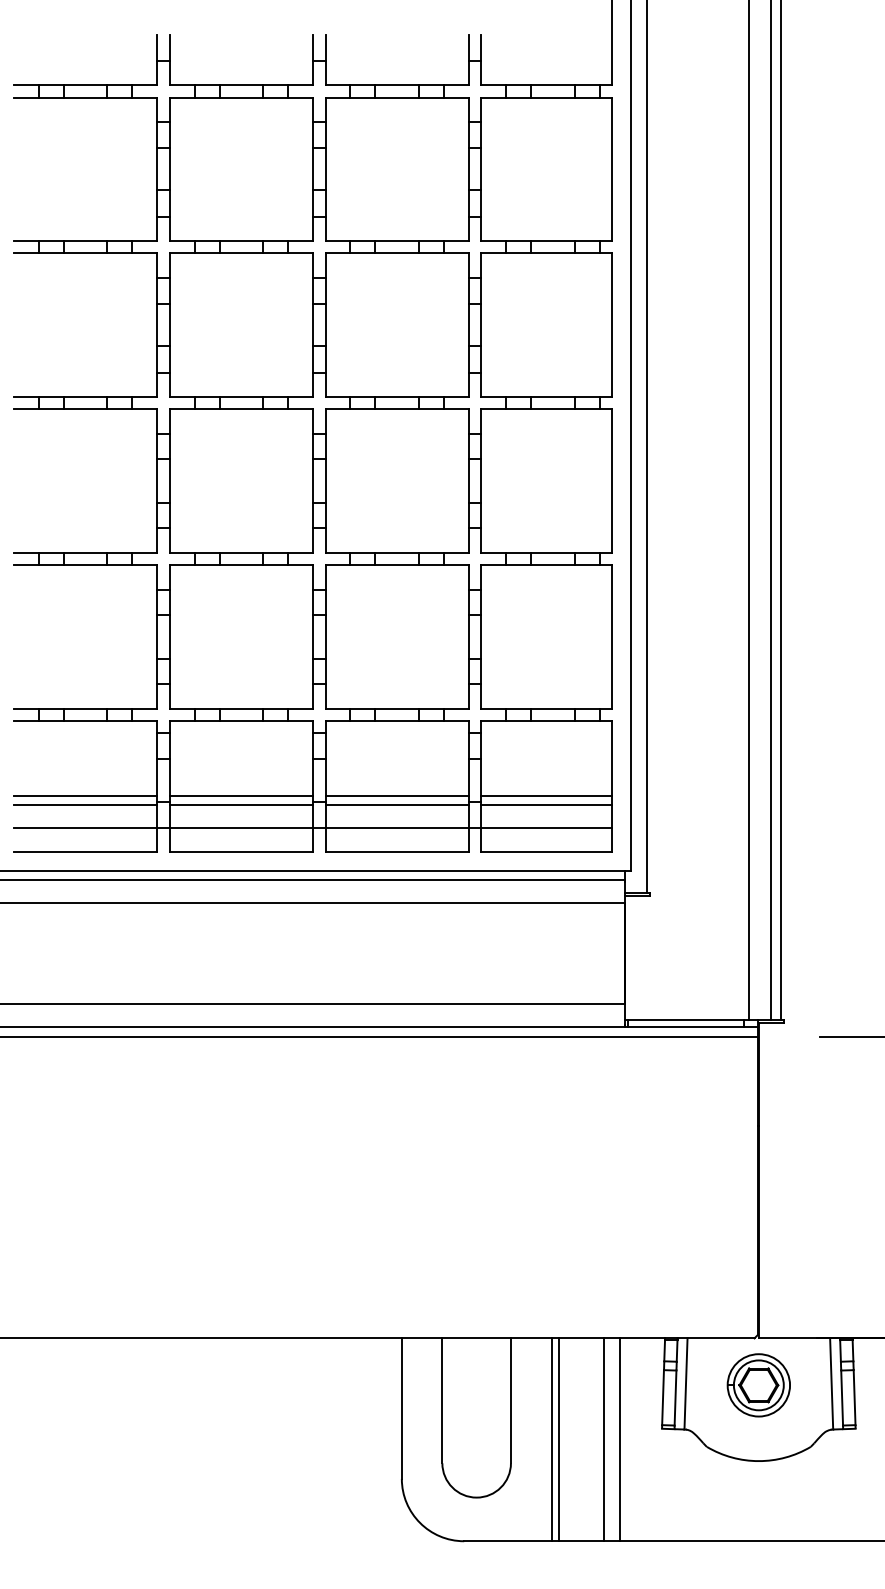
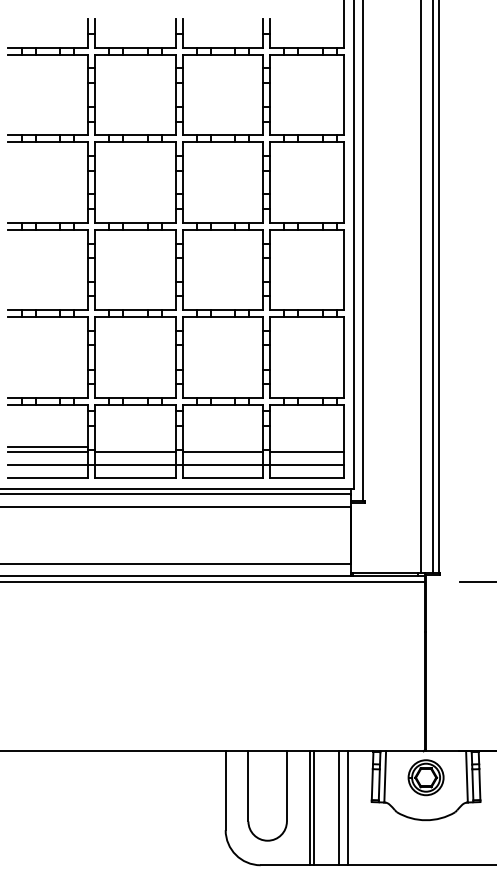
line: (241, 795) -> (135, 446), removed
line: (396, 795) -> (222, 446), removed
line: (545, 795) -> (306, 446), removed

